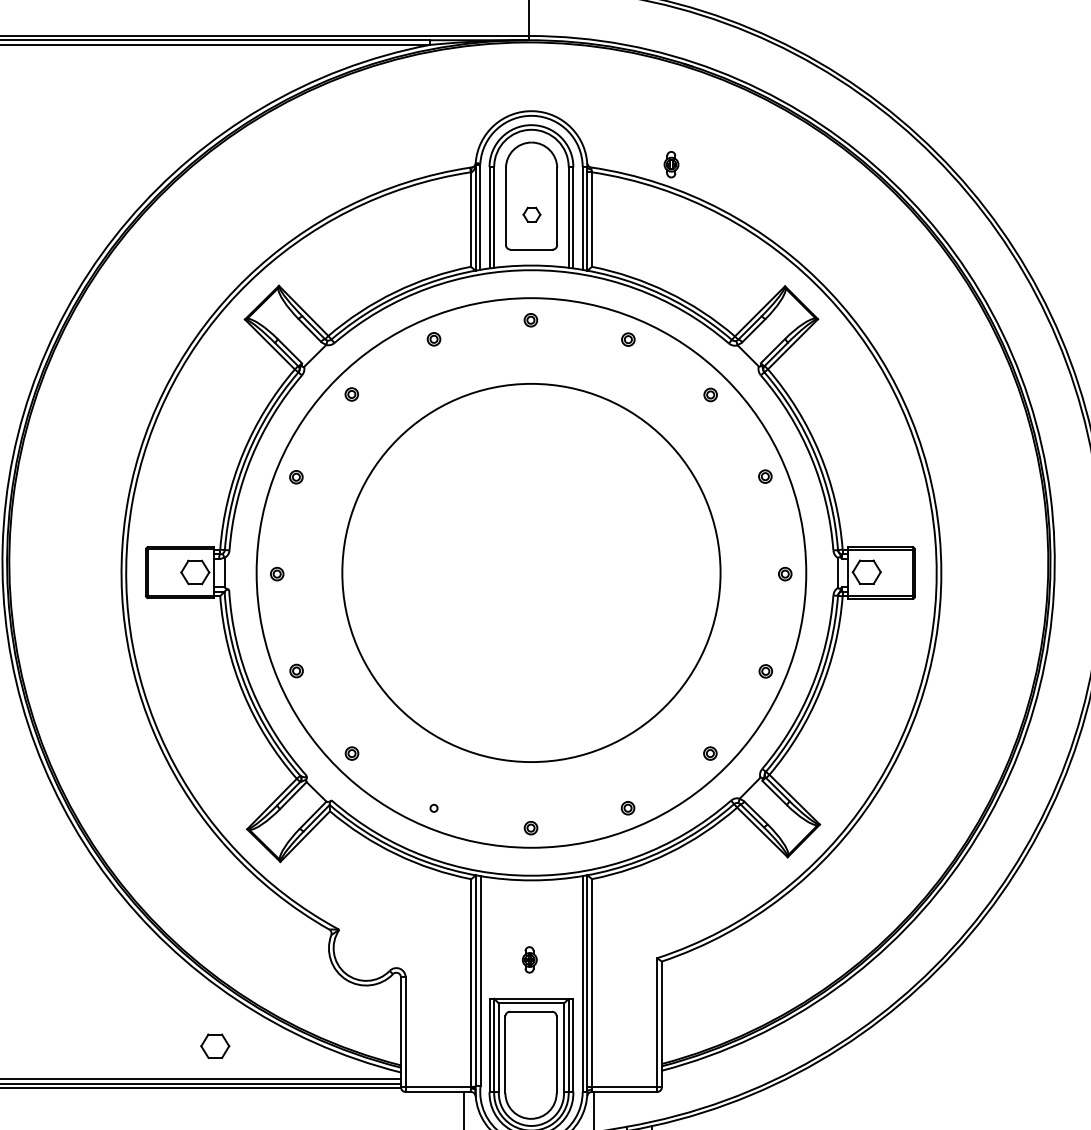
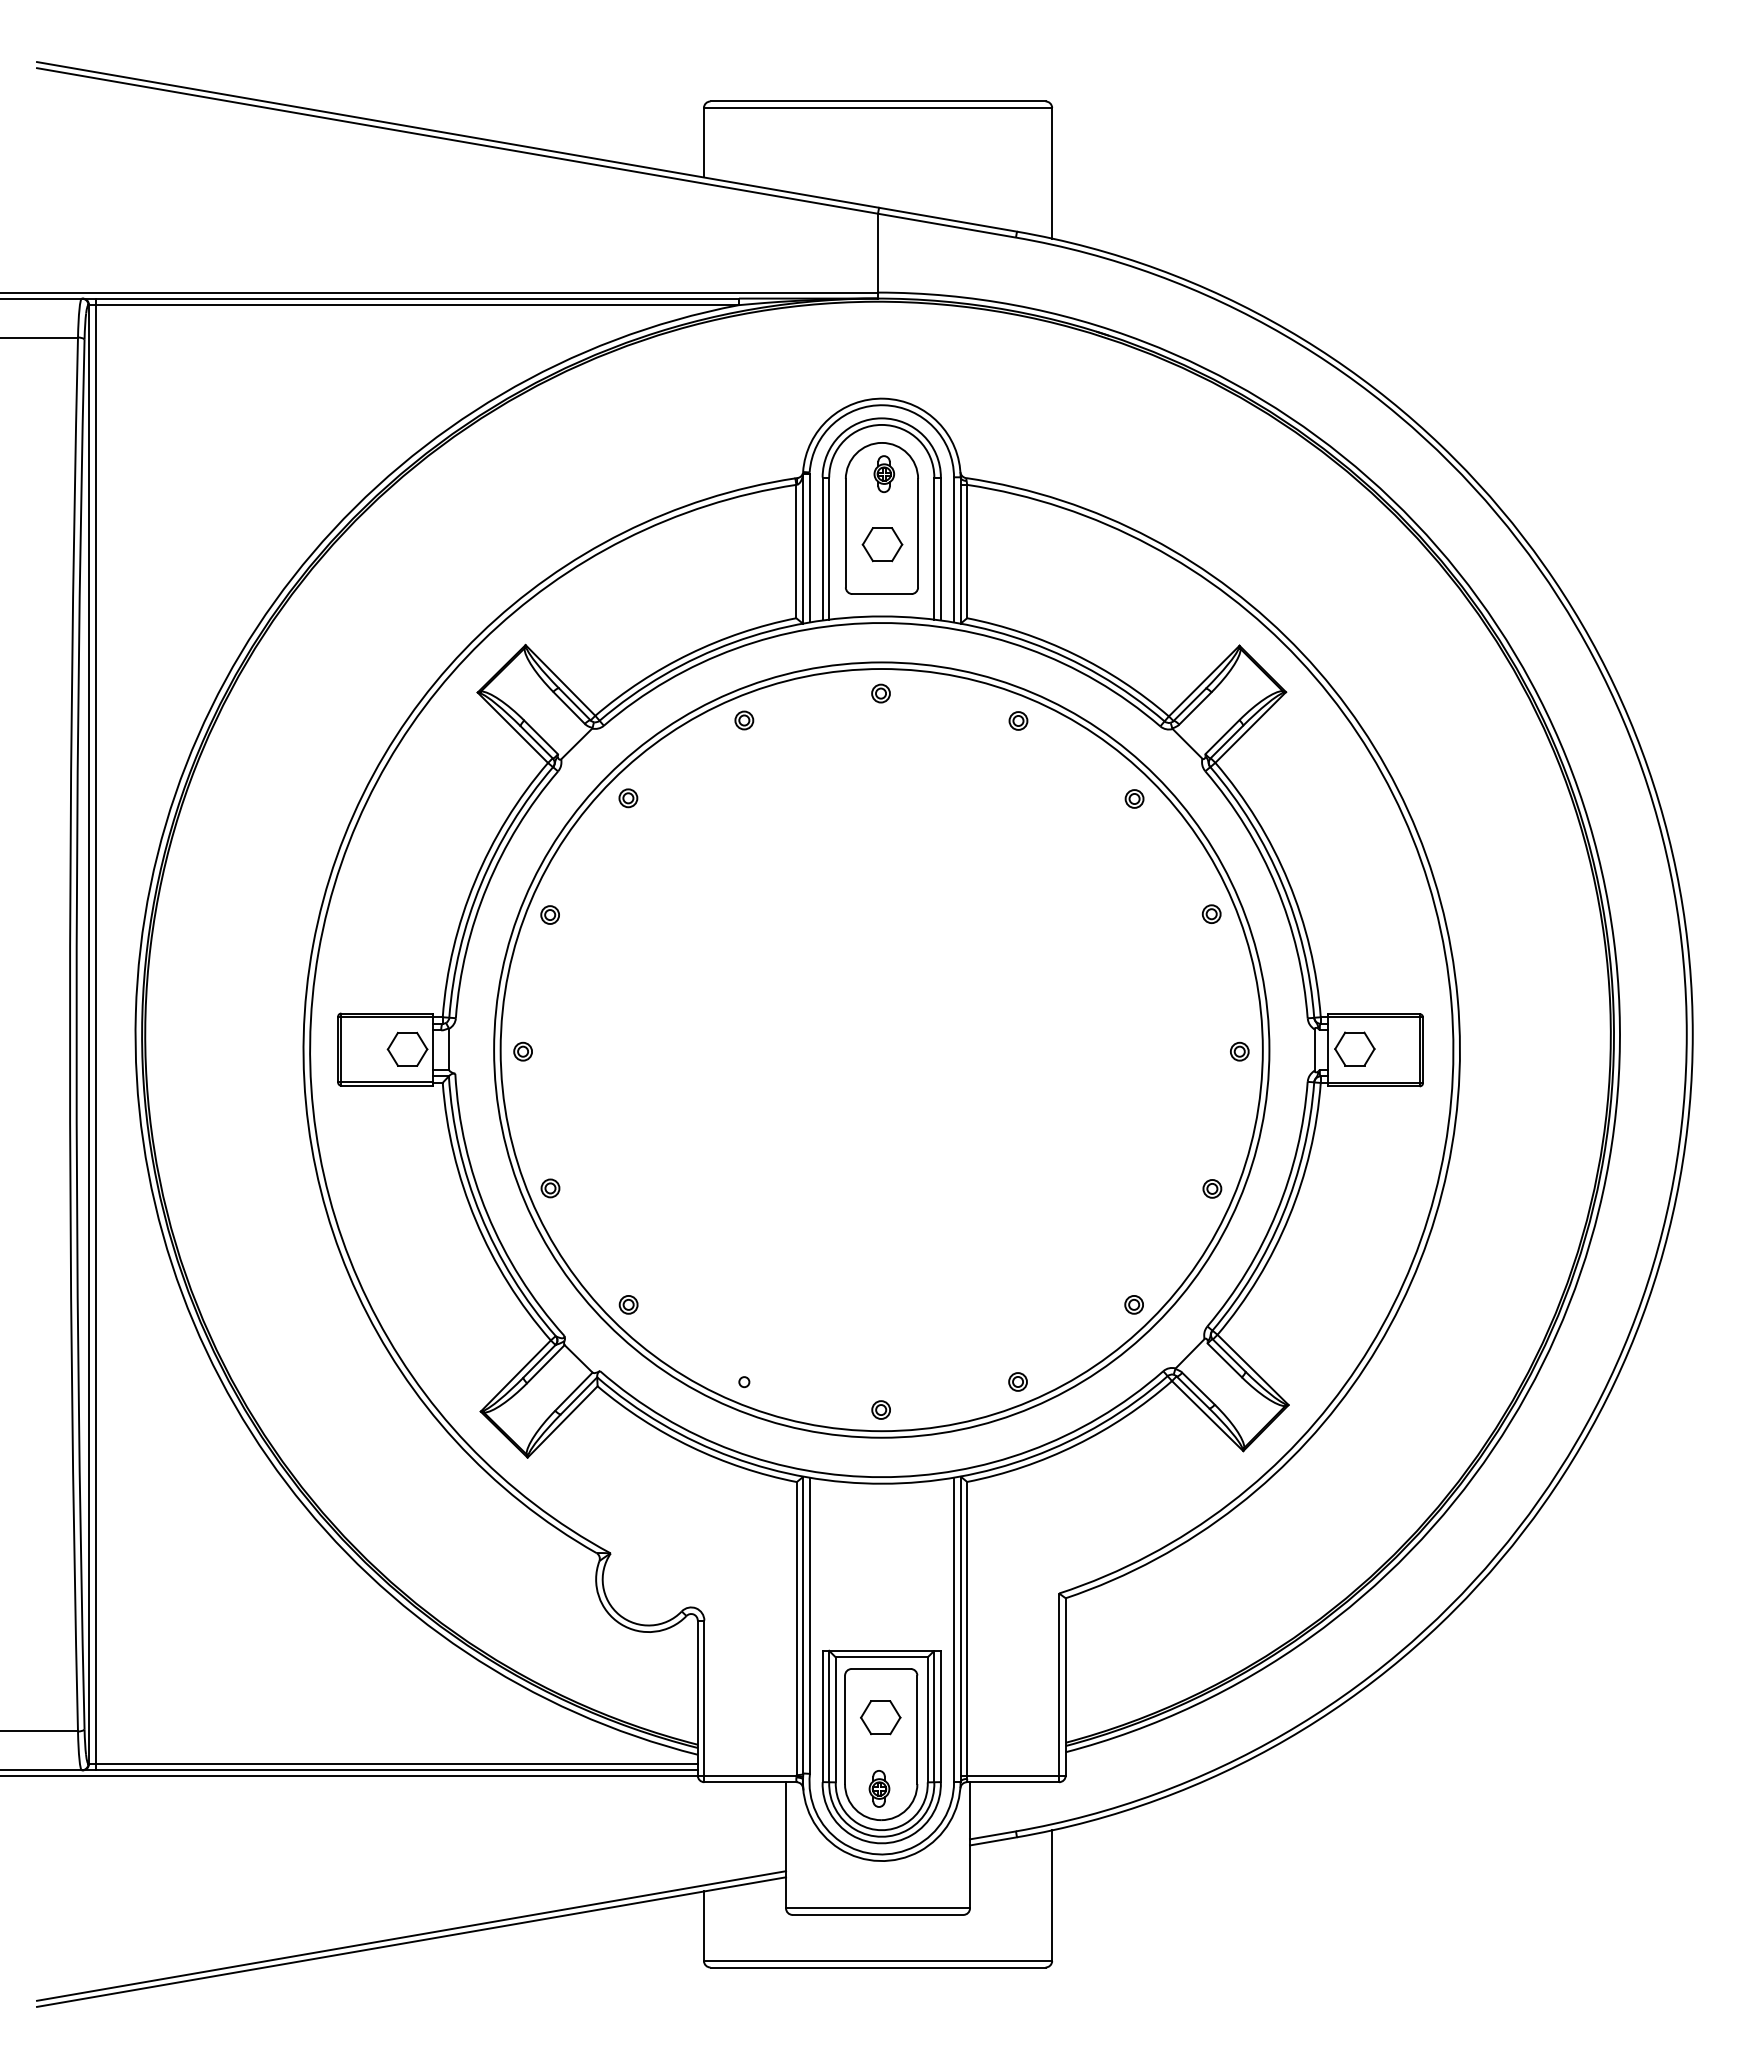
part: (671, 164) -> (884, 473), moved
part: (531, 214) -> (882, 544), size x1.67
circle: (531, 573) -> (881, 1050), size x1.43
part: (529, 959) -> (879, 1788), moved
part: (215, 1046) -> (880, 1717), moved

